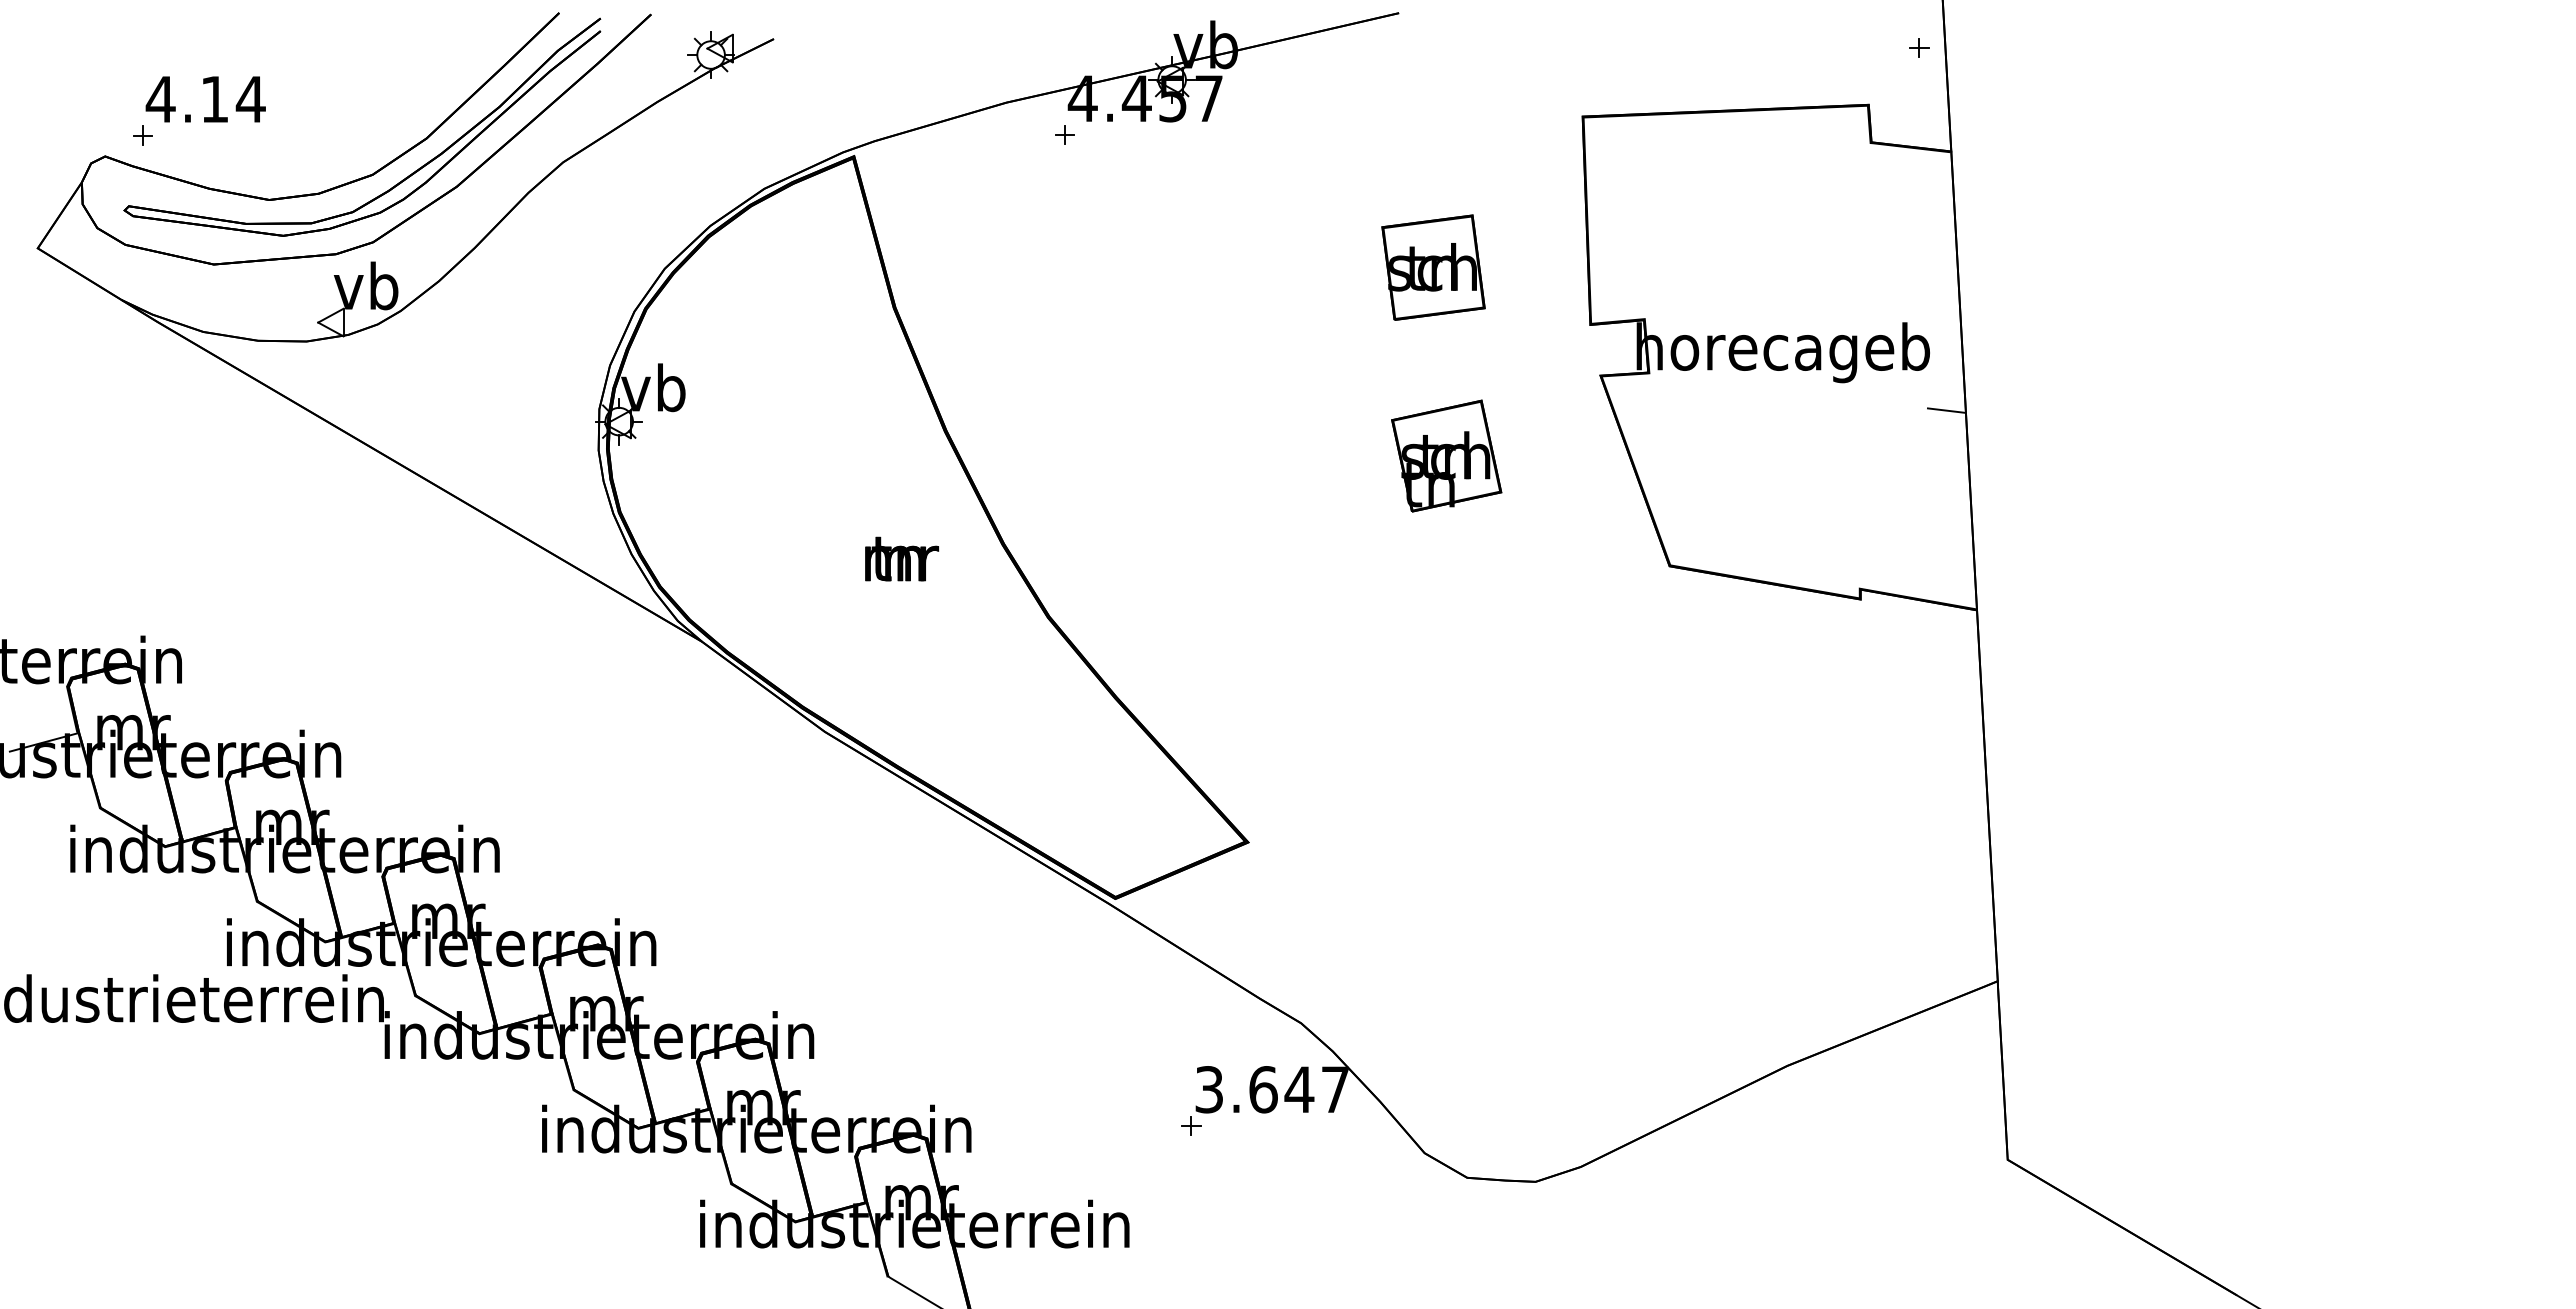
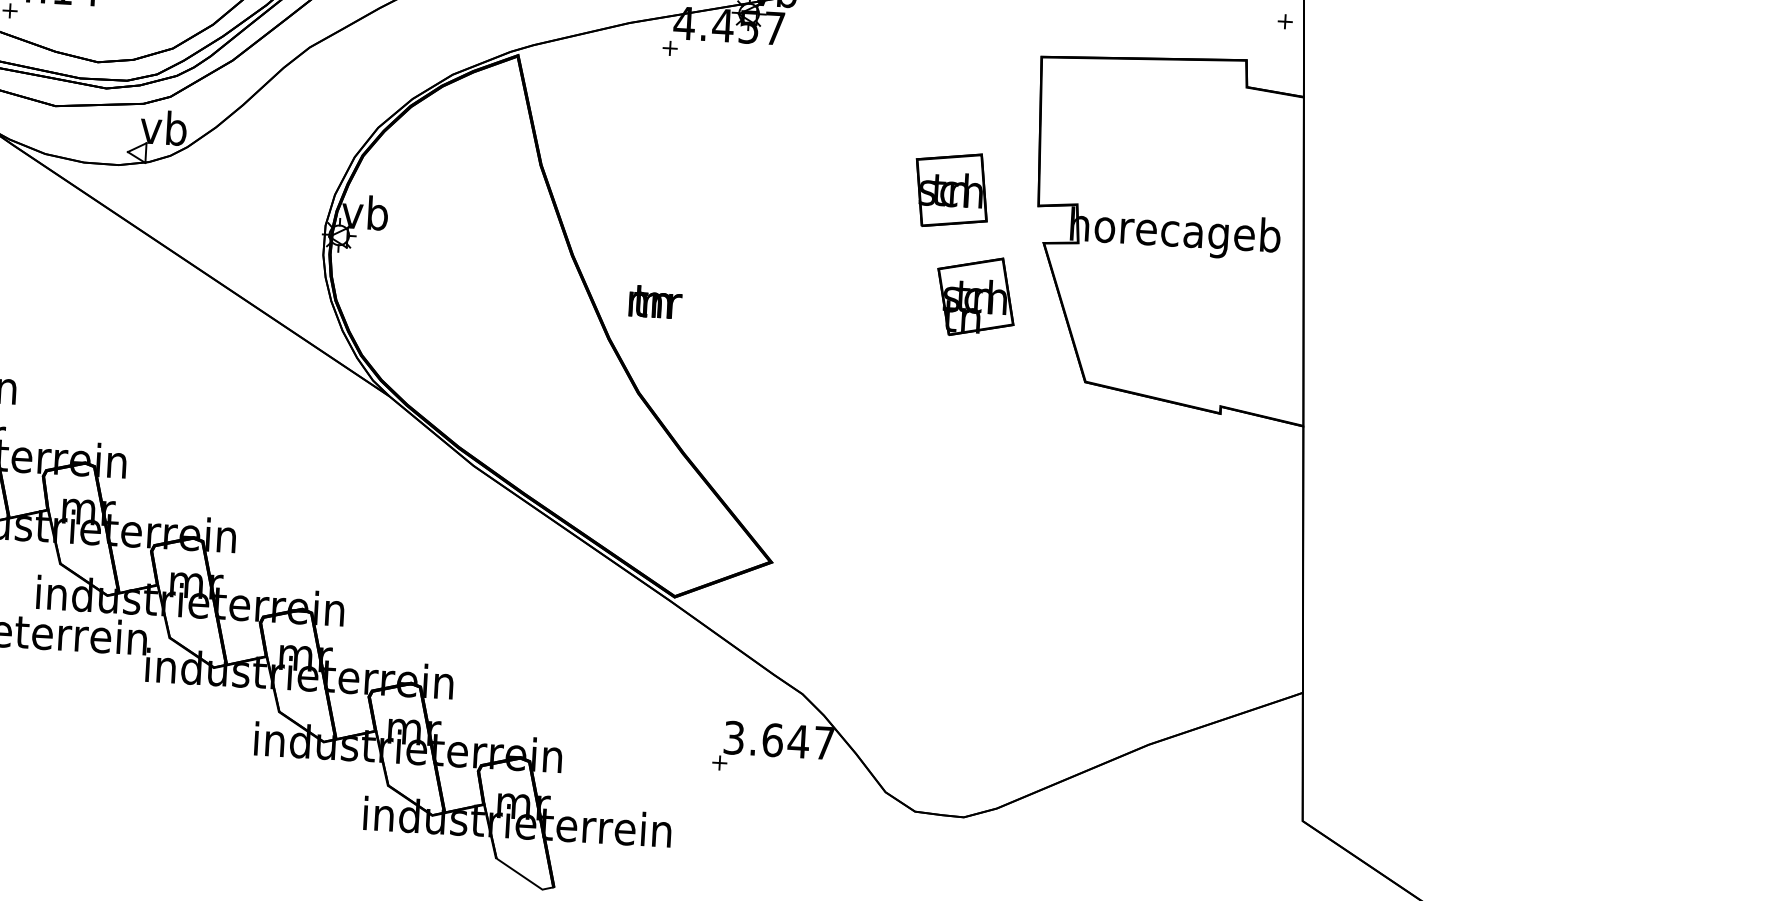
part: (1433, 267) -> (951, 190), moved
line: (1945, 410) -> (1289, 282), removed
part: (1446, 455) -> (975, 296), moved
text: (901, 558) -> (655, 301), moved

